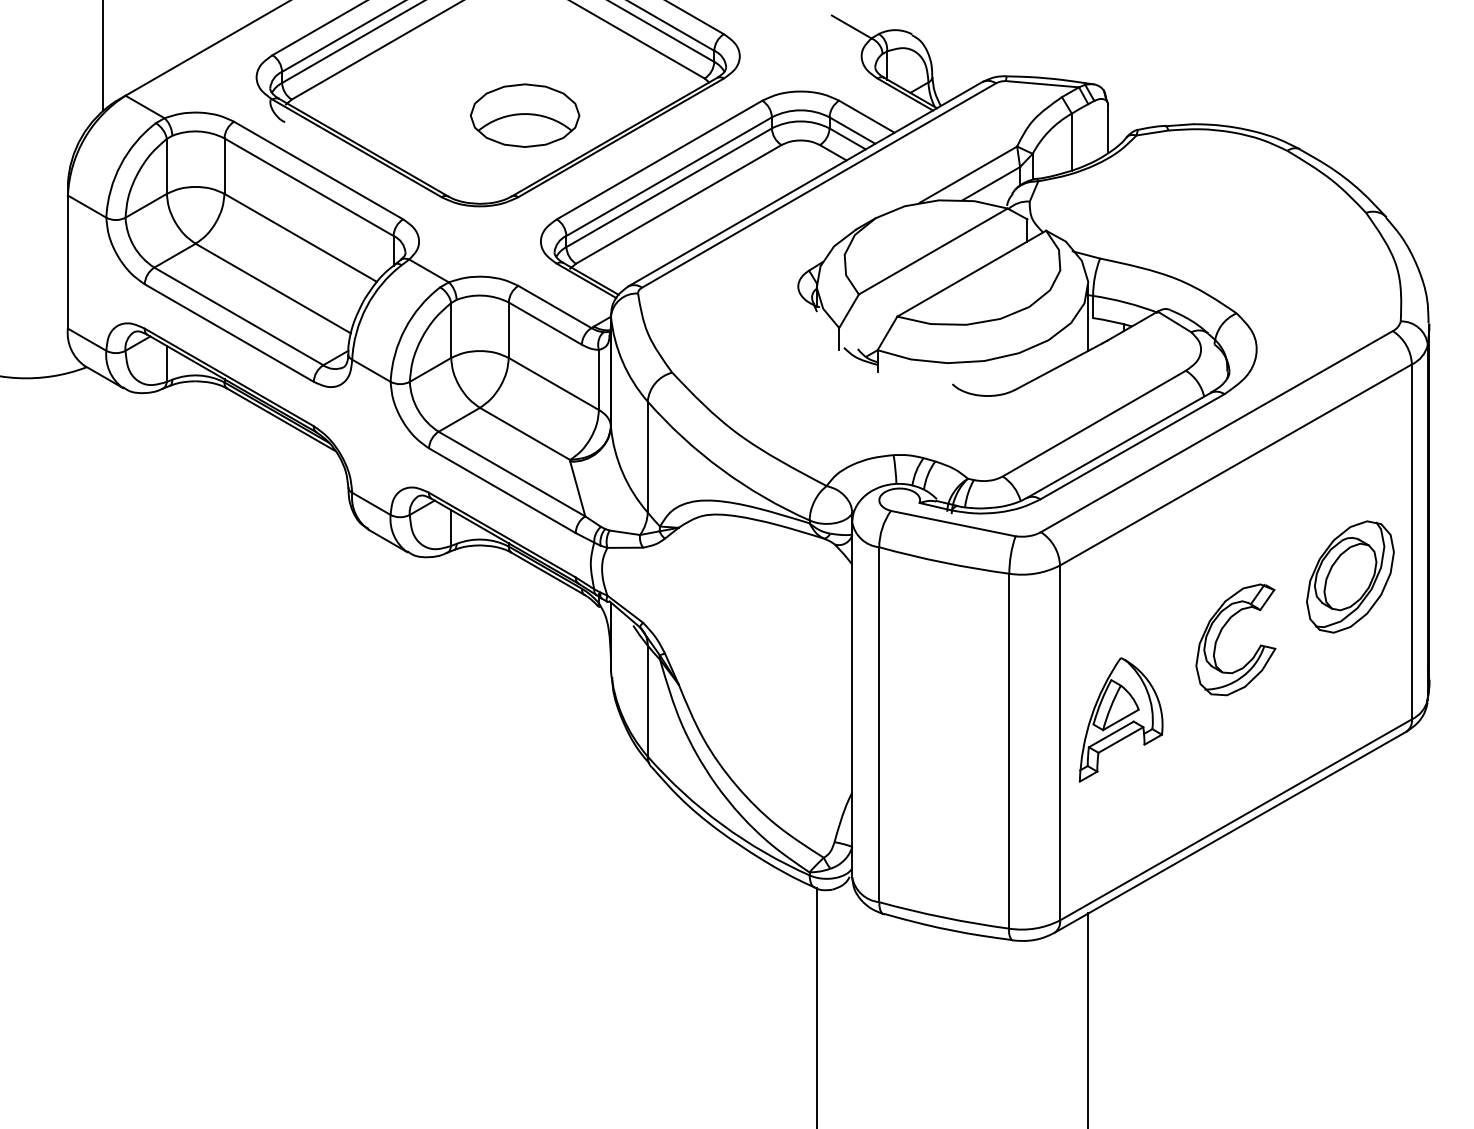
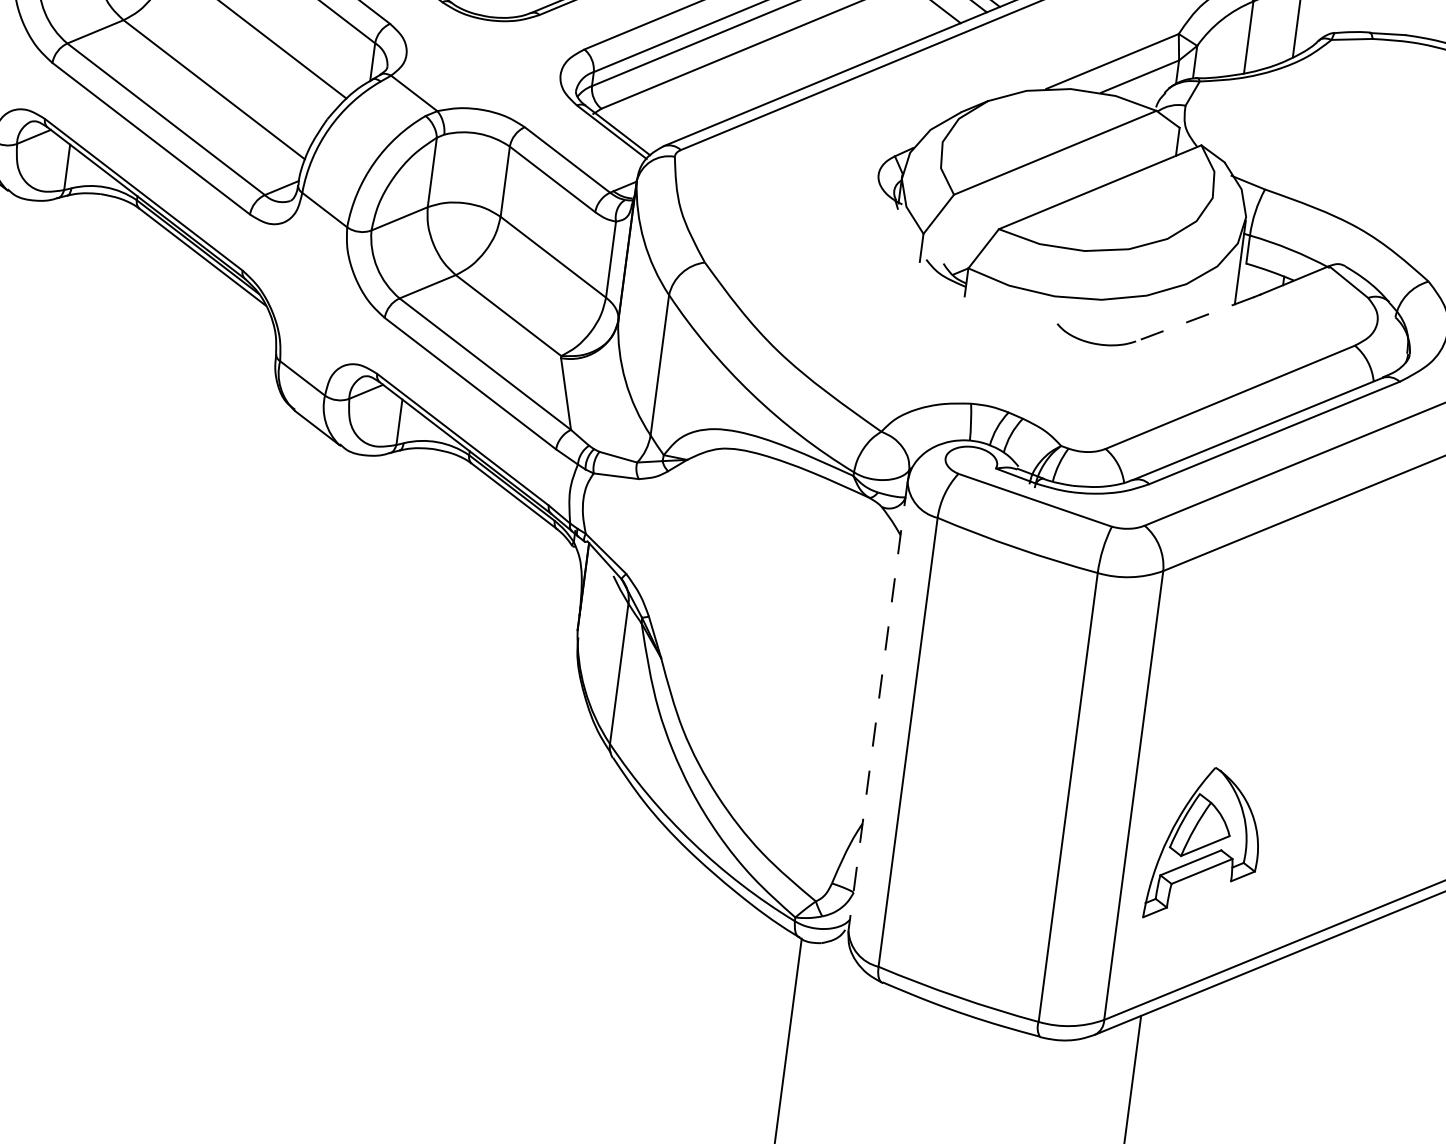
line: (1059, 366) -> (1195, 319), solid -> dashed
part: (1221, 632) -> (1356, 682), removed
line: (852, 700) -> (878, 707), solid -> dashed
part: (1120, 719) -> (1204, 845), moved

